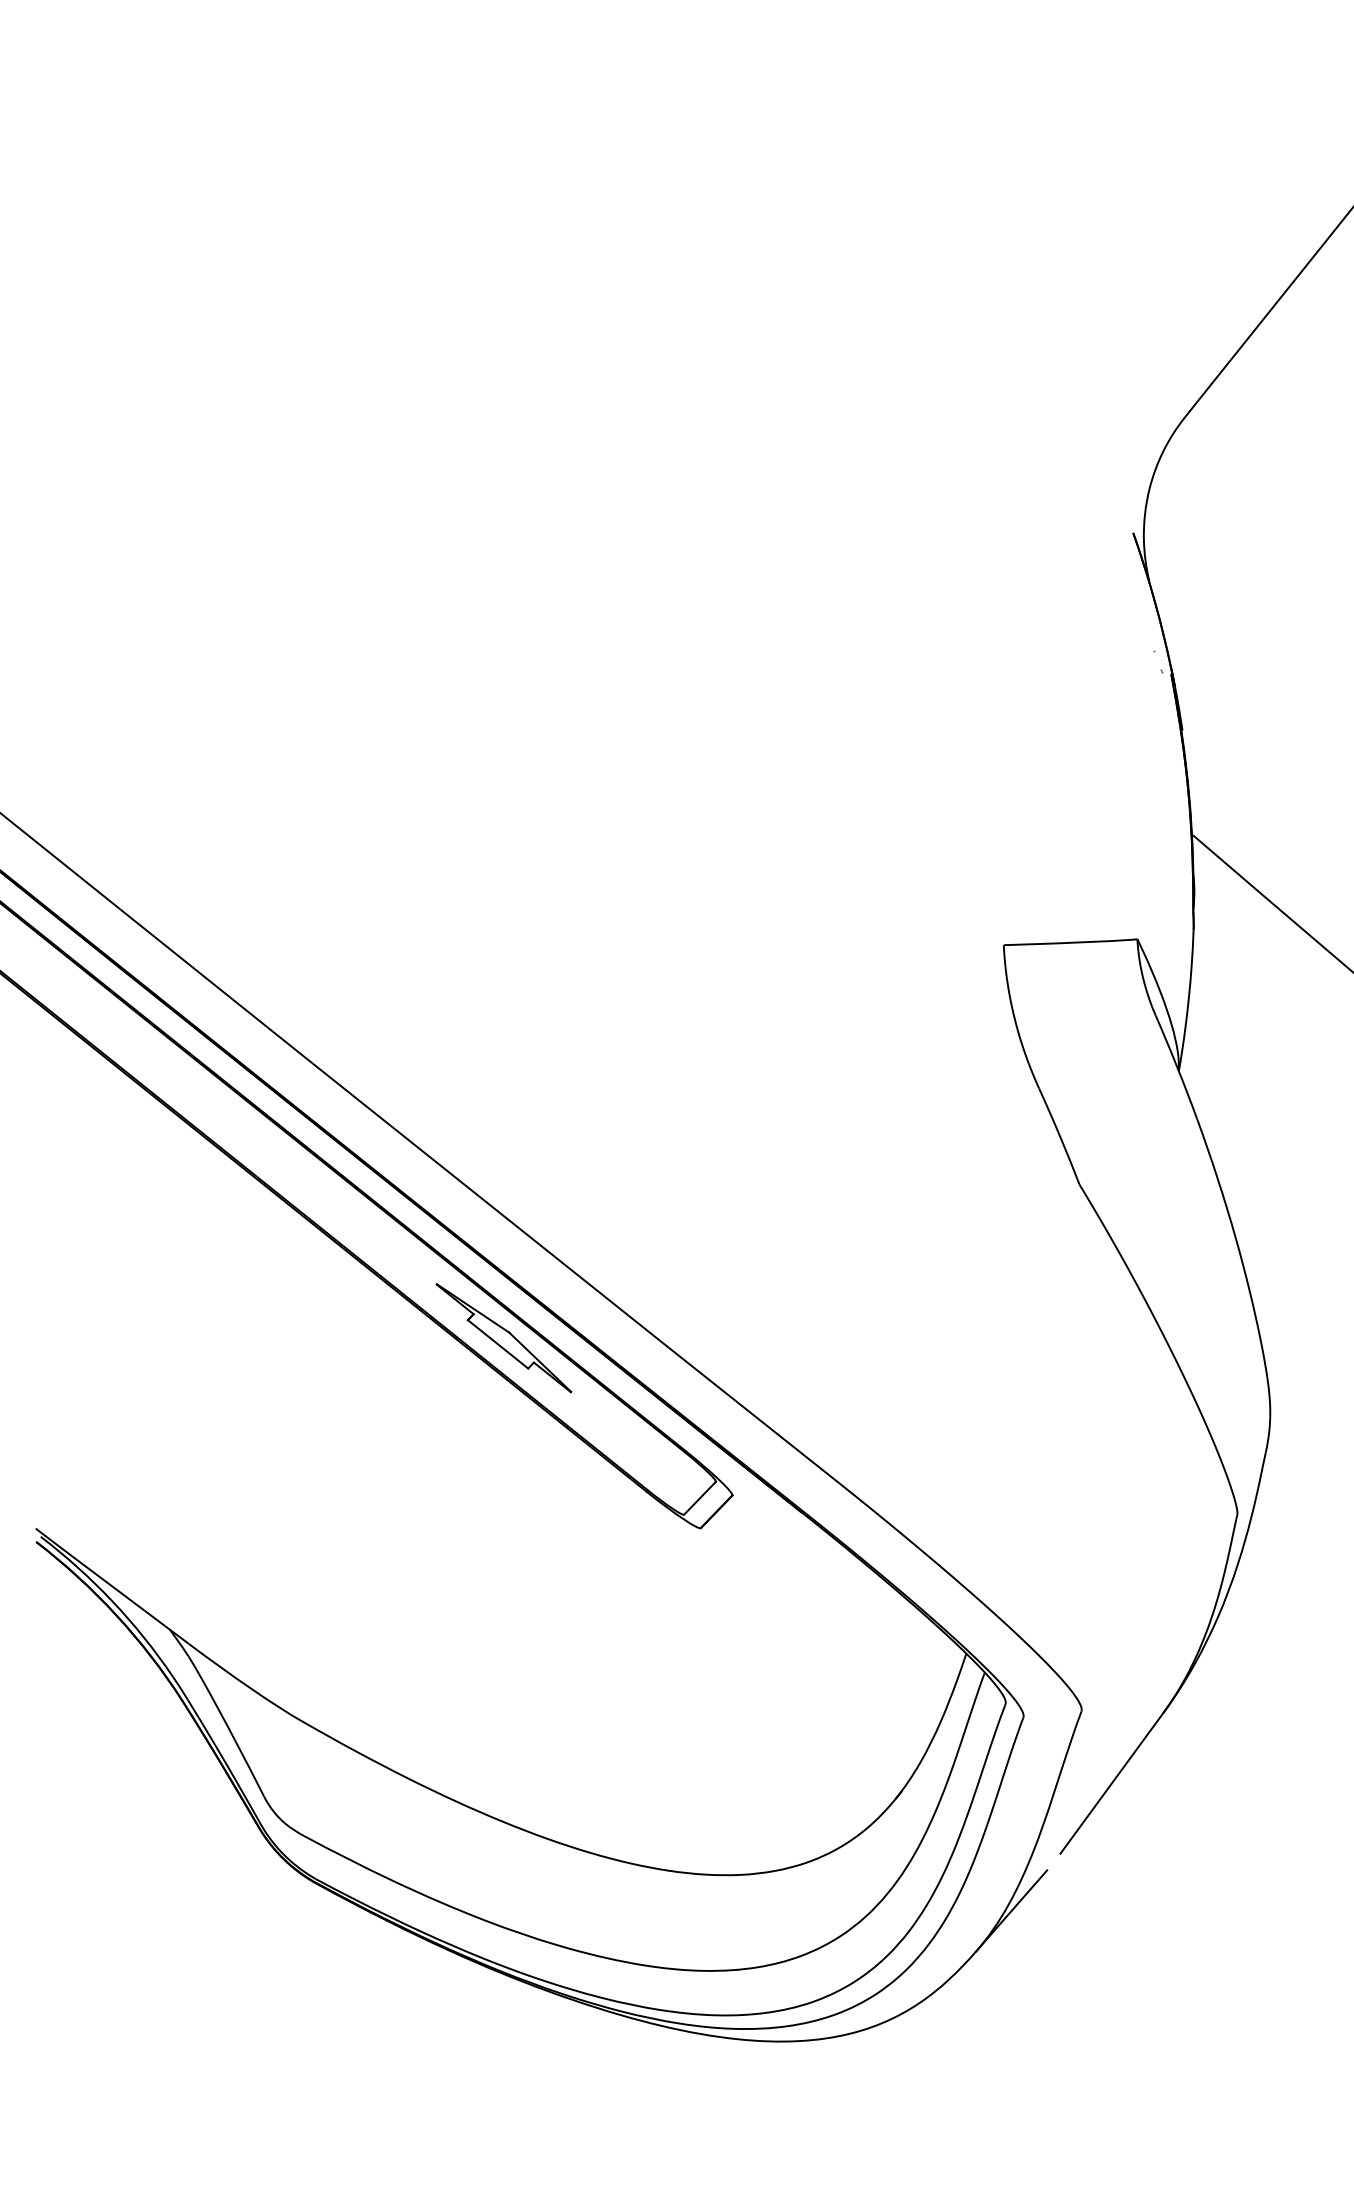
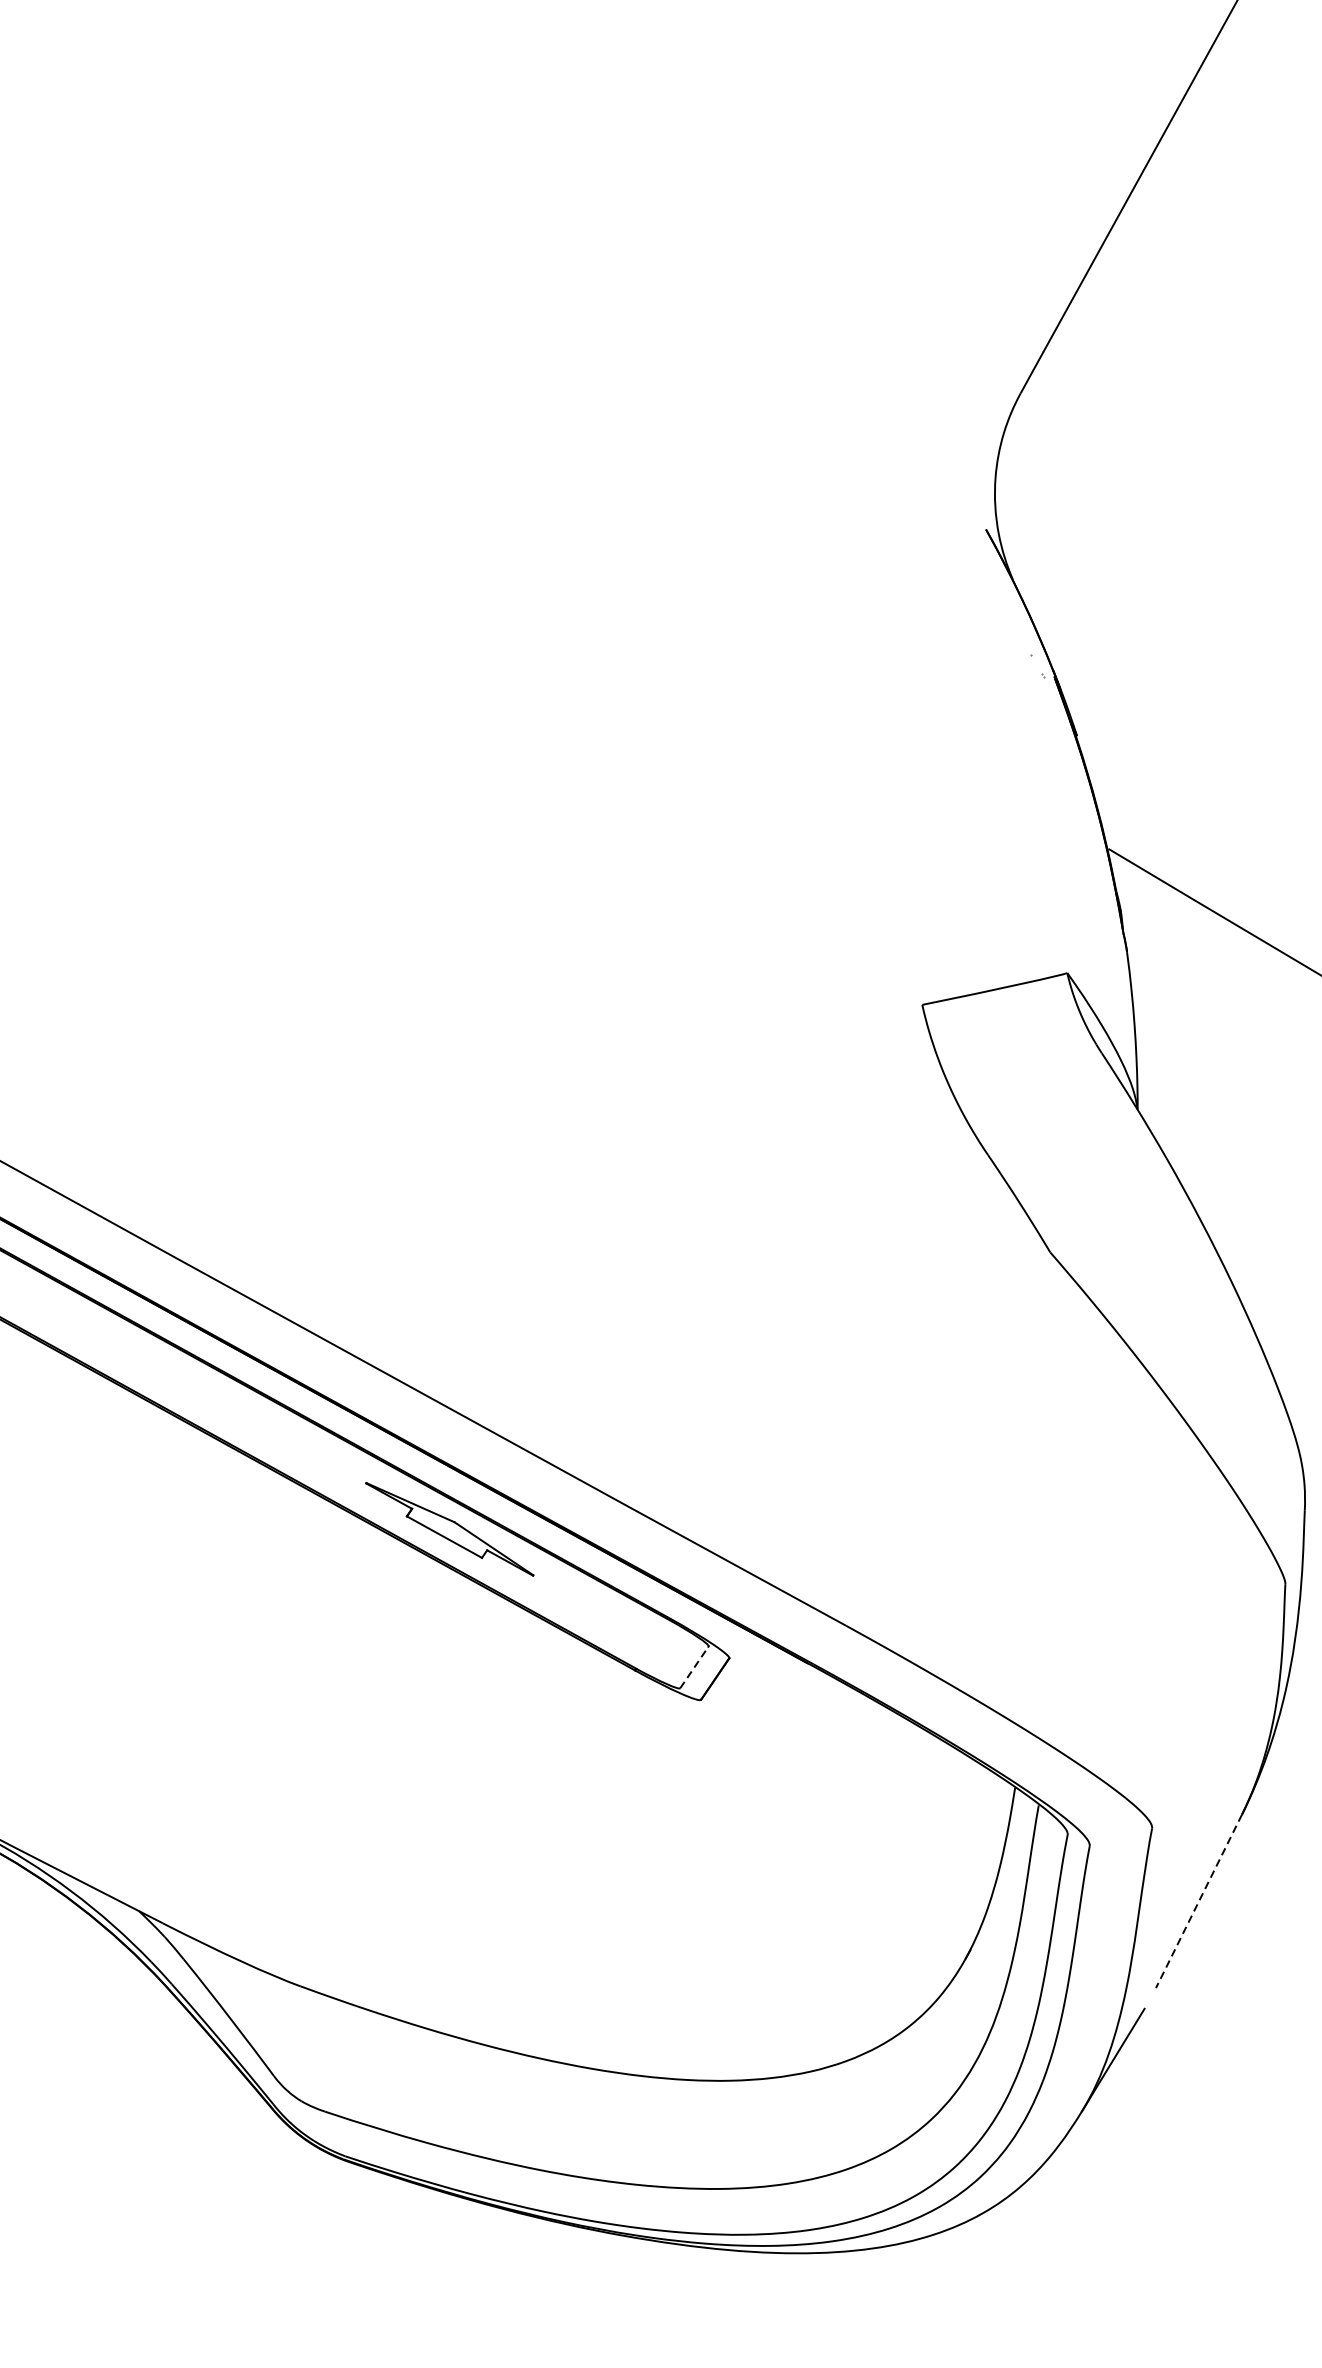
line: (699, 1498) -> (693, 1667), solid -> dashed
line: (1111, 1783) -> (1198, 1901), solid -> dashed

